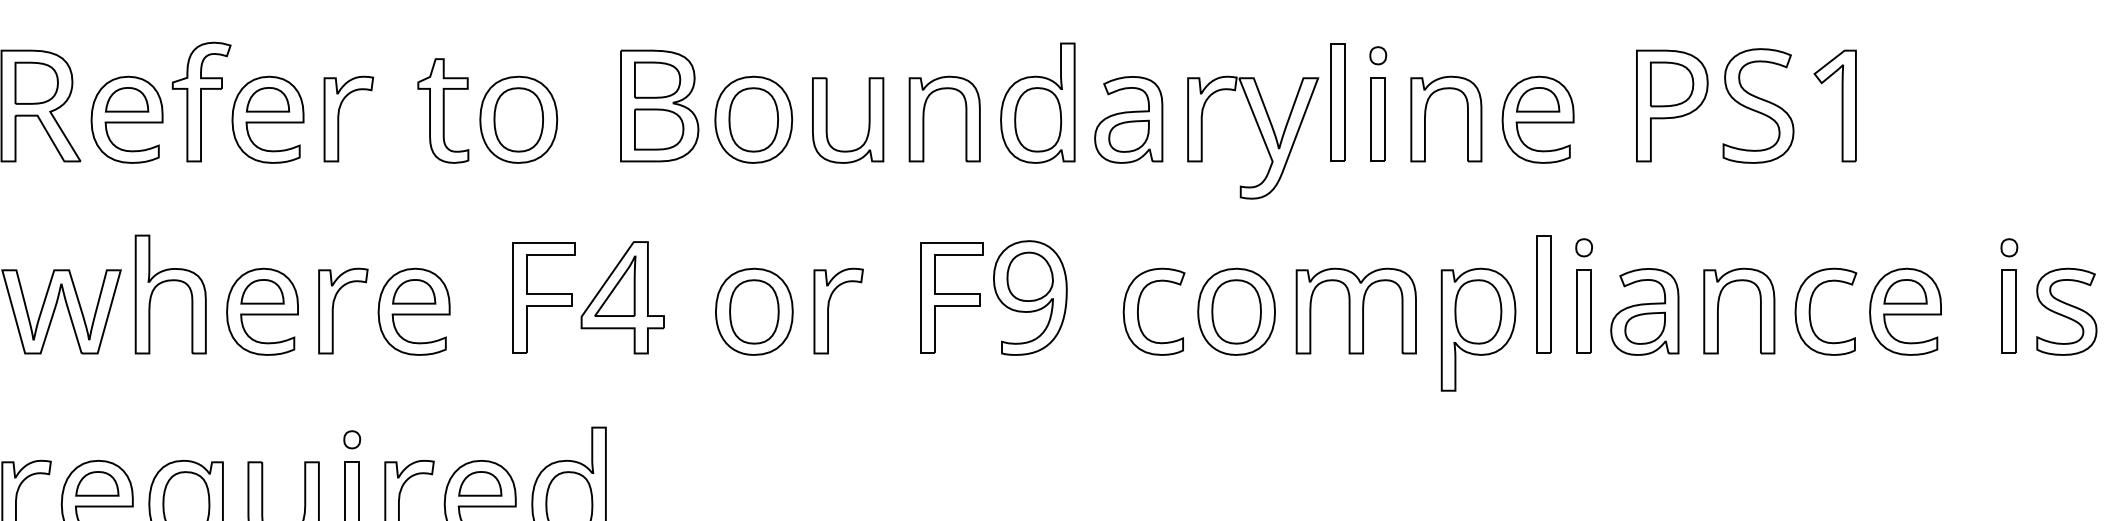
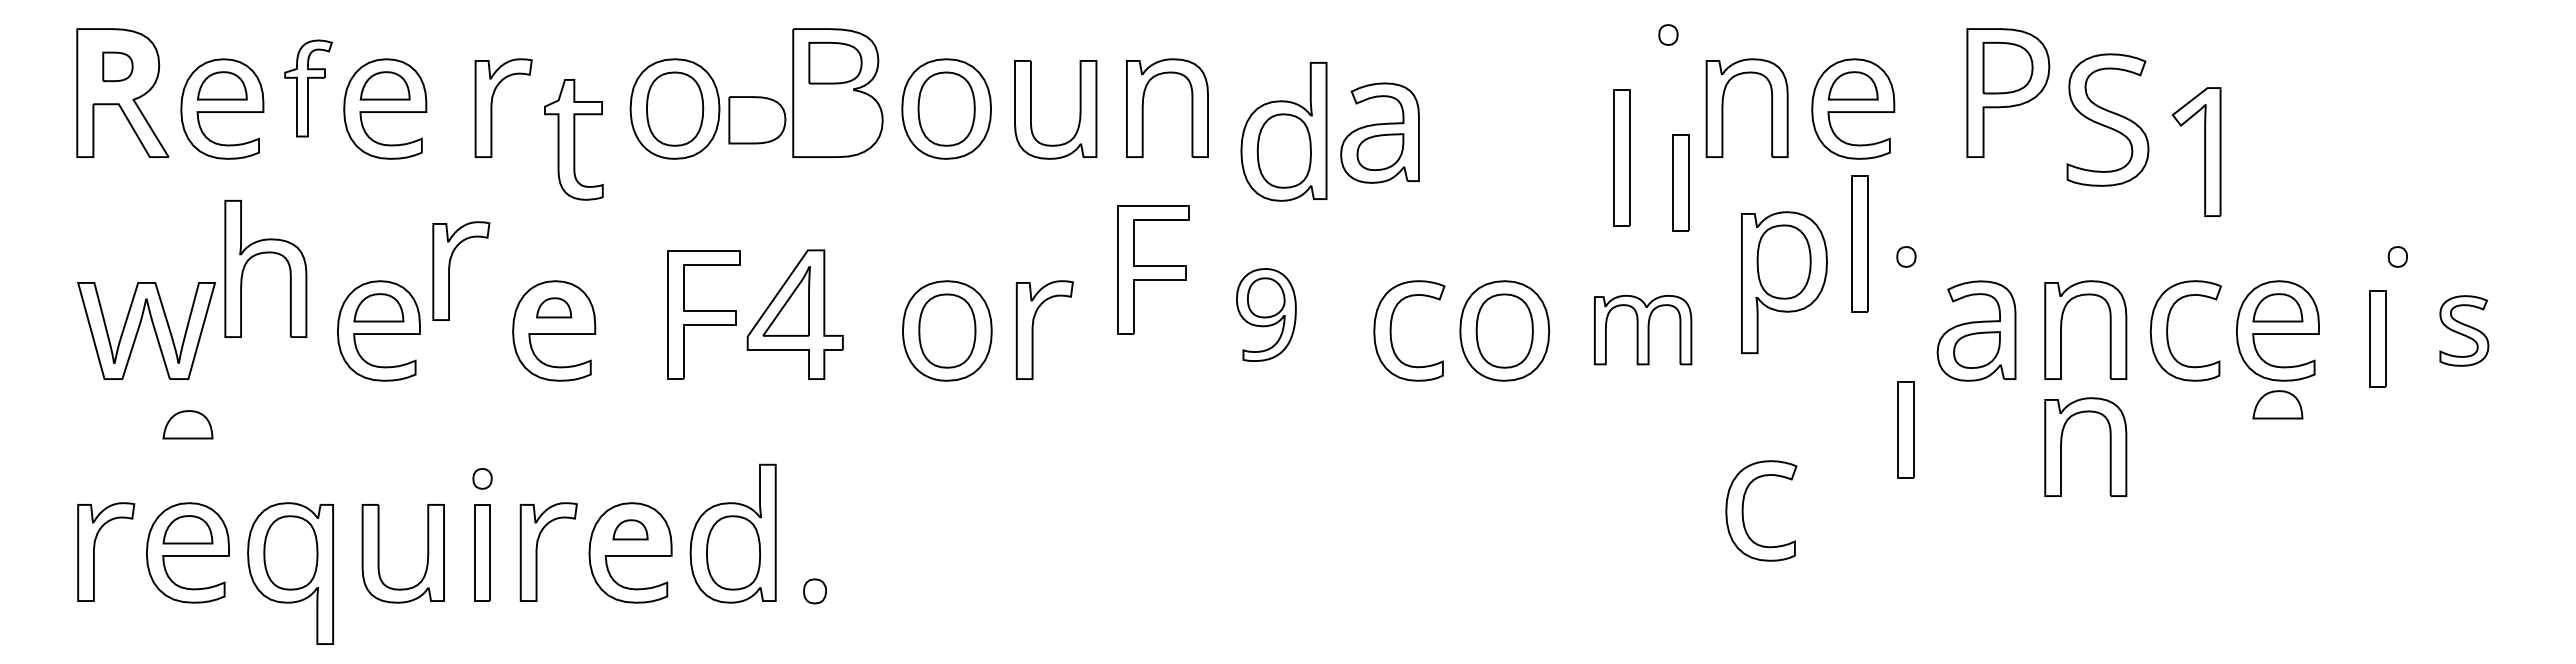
part: (36, 83) -> (117, 66), size x0.6
part: (201, 102) -> (308, 88), size x0.7
part: (1037, 102) -> (1283, 131), moved
part: (1337, 102) -> (1621, 157), moved
part: (1758, 105) -> (2107, 119), moved
part: (1842, 105) -> (2204, 151), moved
part: (443, 110) -> (573, 139), moved
part: (339, 118) -> (492, 107), moved
part: (1128, 119) -> (1379, 132), moved
part: (1377, 119) -> (1680, 182), moved
part: (659, 129) -> (757, 120), moved
part: (1260, 134) -> (1532, 125), removed
part: (167, 282) -> (261, 254), moved
part: (413, 291) -> (553, 307), size x0.7
part: (1543, 294) -> (1859, 243), moved
part: (951, 297) -> (1153, 269), moved
part: (1030, 297) -> (1266, 314), size x0.7
part: (333, 307) -> (450, 267), moved
part: (1355, 310) -> (1642, 329), size x0.7
part: (1583, 311) -> (1905, 429), moved
part: (2009, 311) -> (2377, 338), moved
part: (2066, 311) -> (2464, 330), size x0.7
part: (1478, 329) -> (1784, 282), moved
part: (1905, 375) -> (2277, 404), added
part: (96, 392) -> (187, 424), added
part: (1719, 408) -> (2062, 442), added
part: (1443, 467) -> (1743, 510), added
part: (480, 483) -> (630, 529), size x0.7

